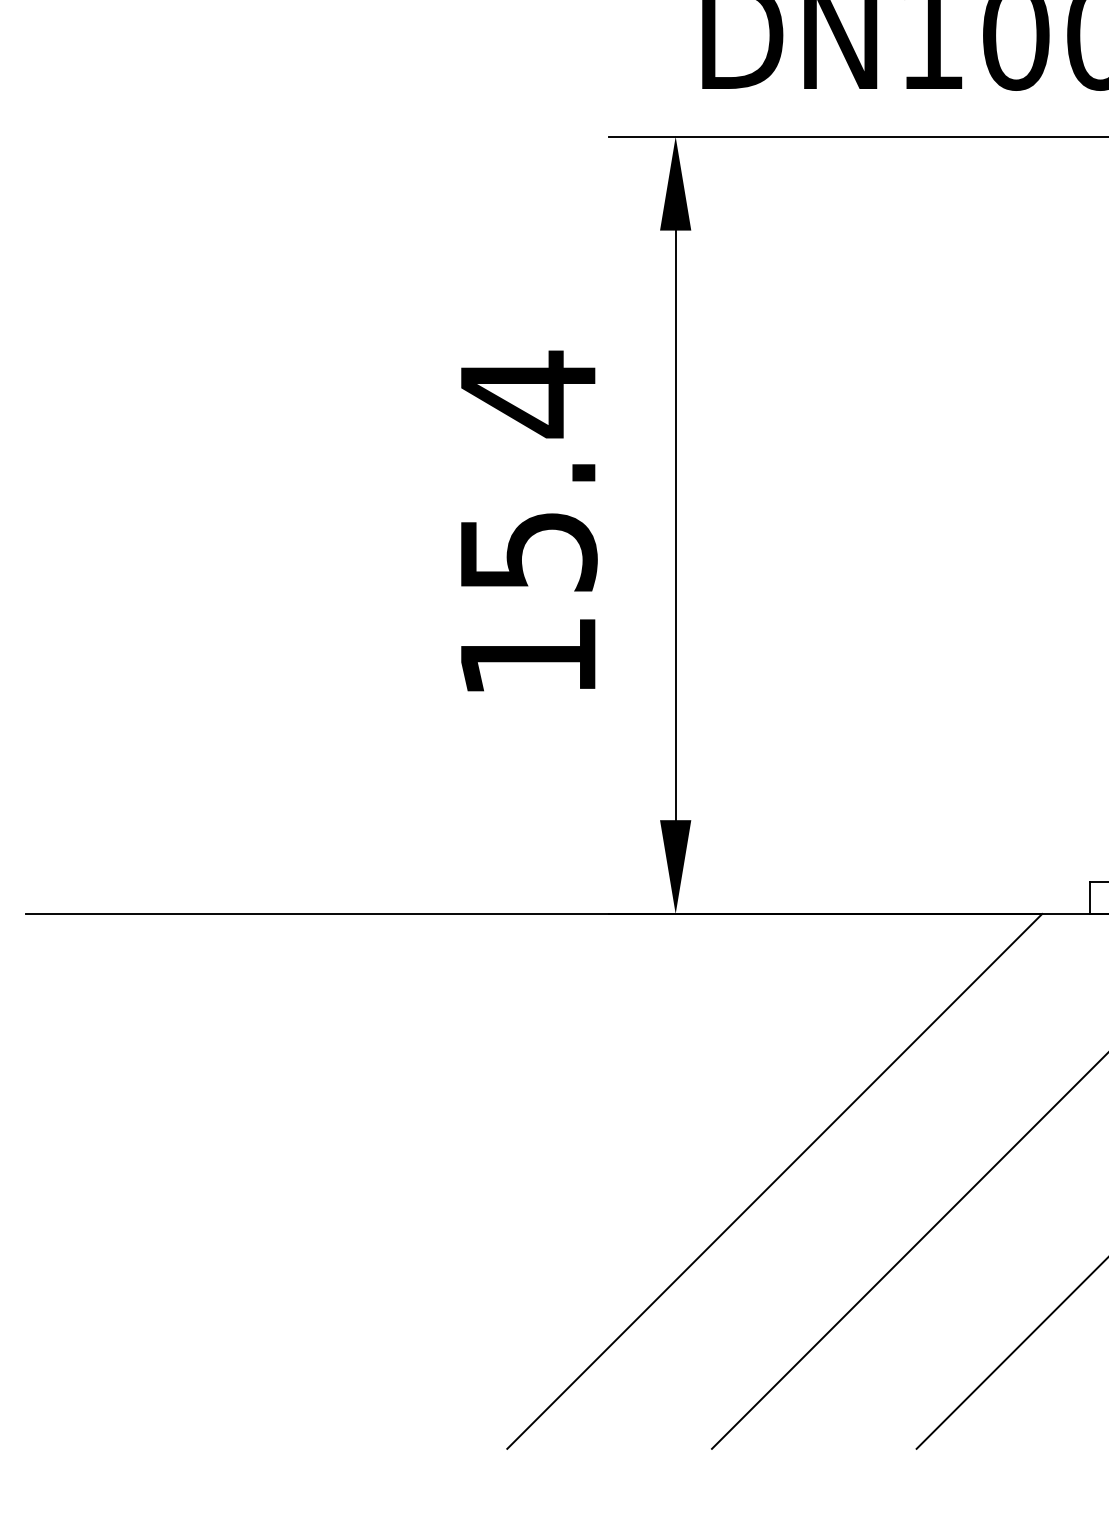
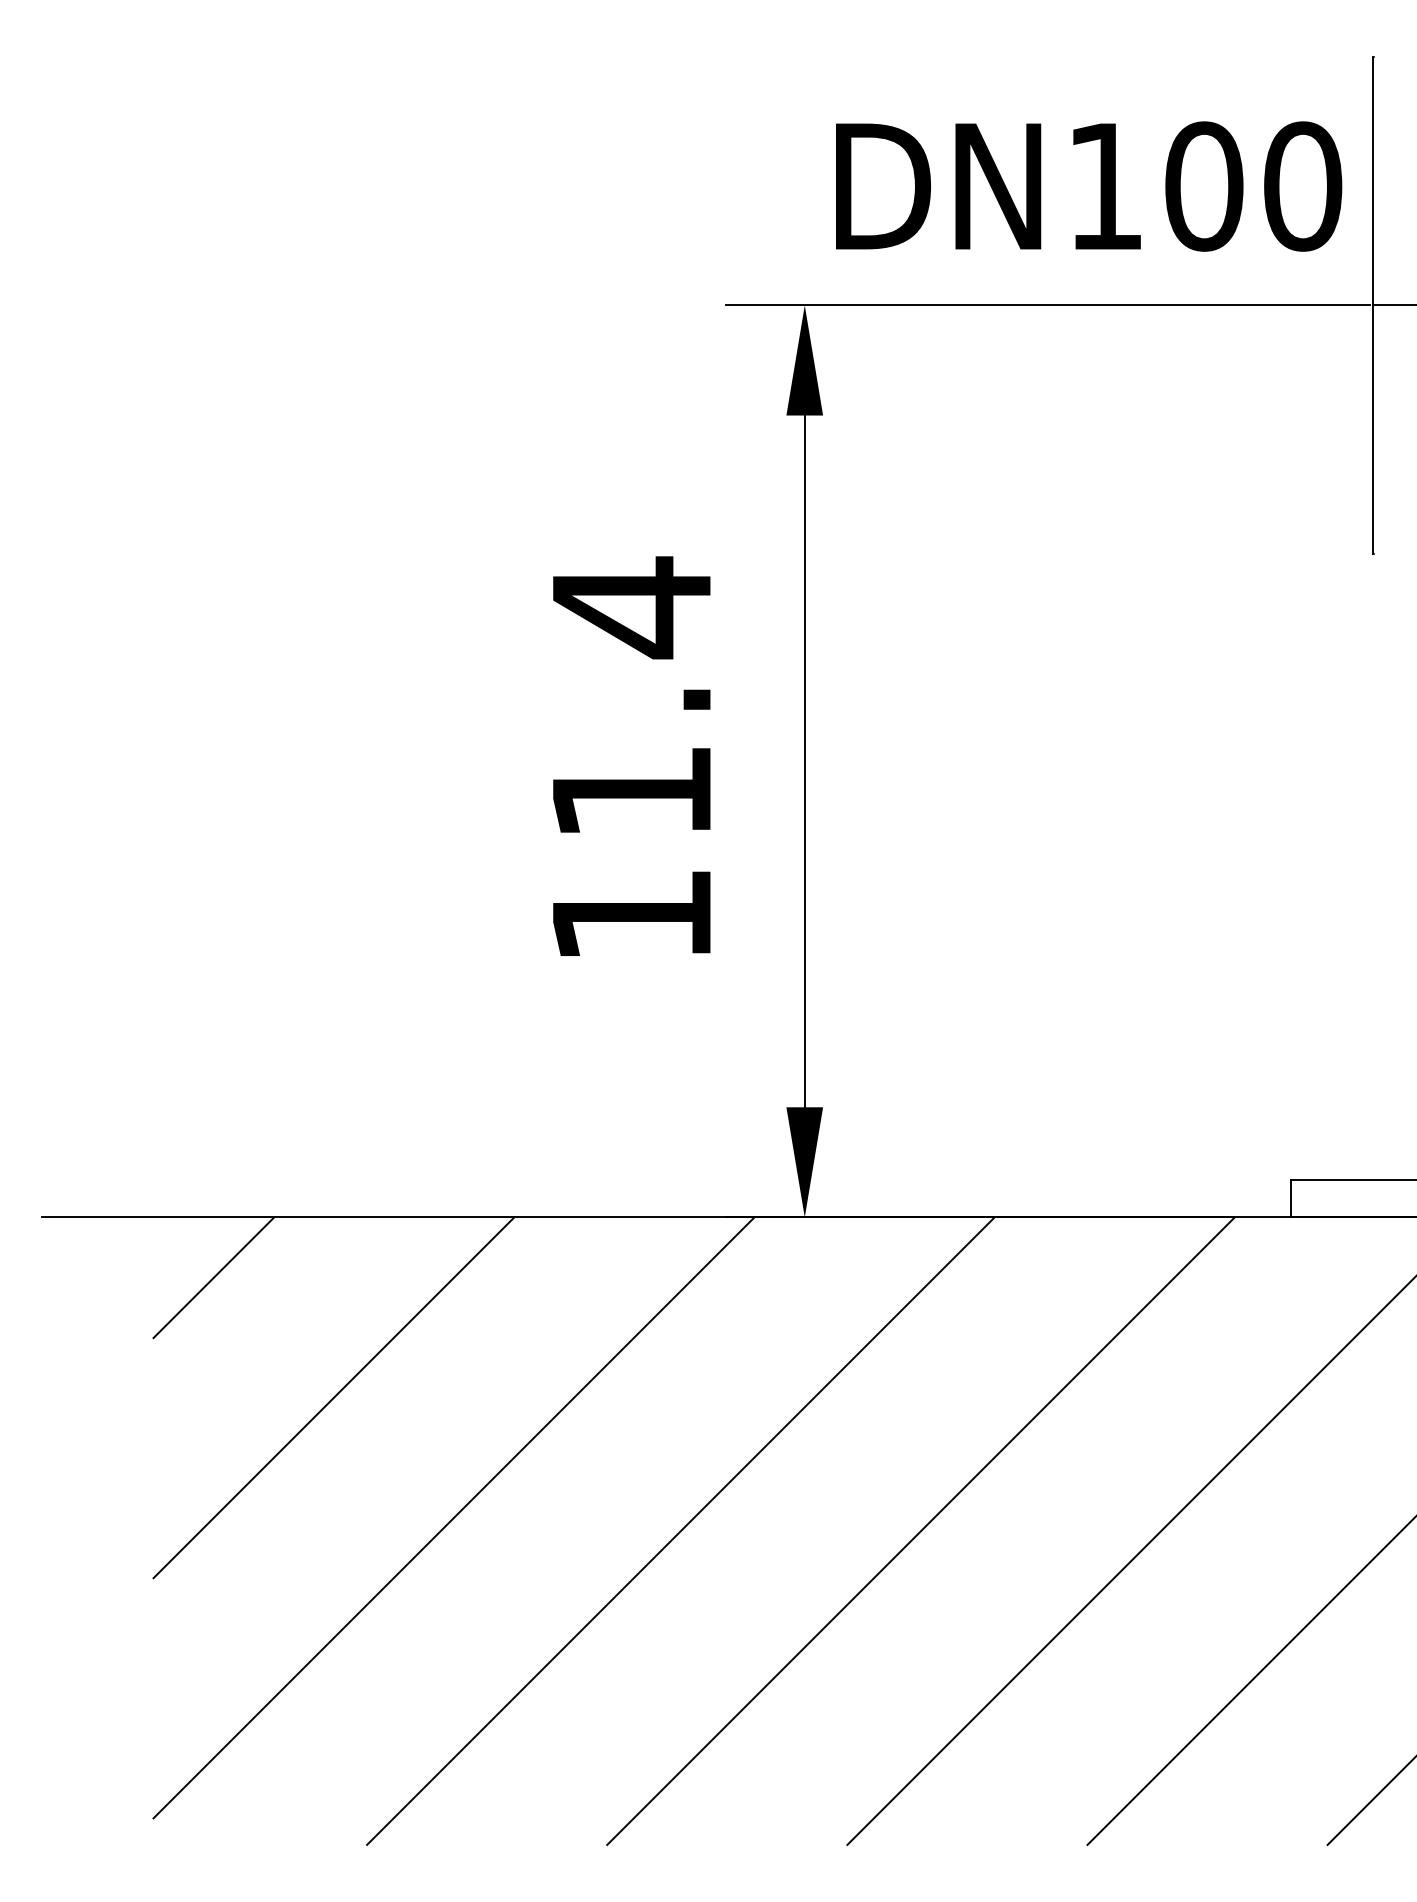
text: (529, 551) -> (633, 792), 15.4 -> 11.4
line: (171, 965) -> (213, 1277), added
line: (274, 1067) -> (333, 1397), added
line: (376, 1169) -> (453, 1517), added
line: (569, 1180) -> (680, 1530), added

